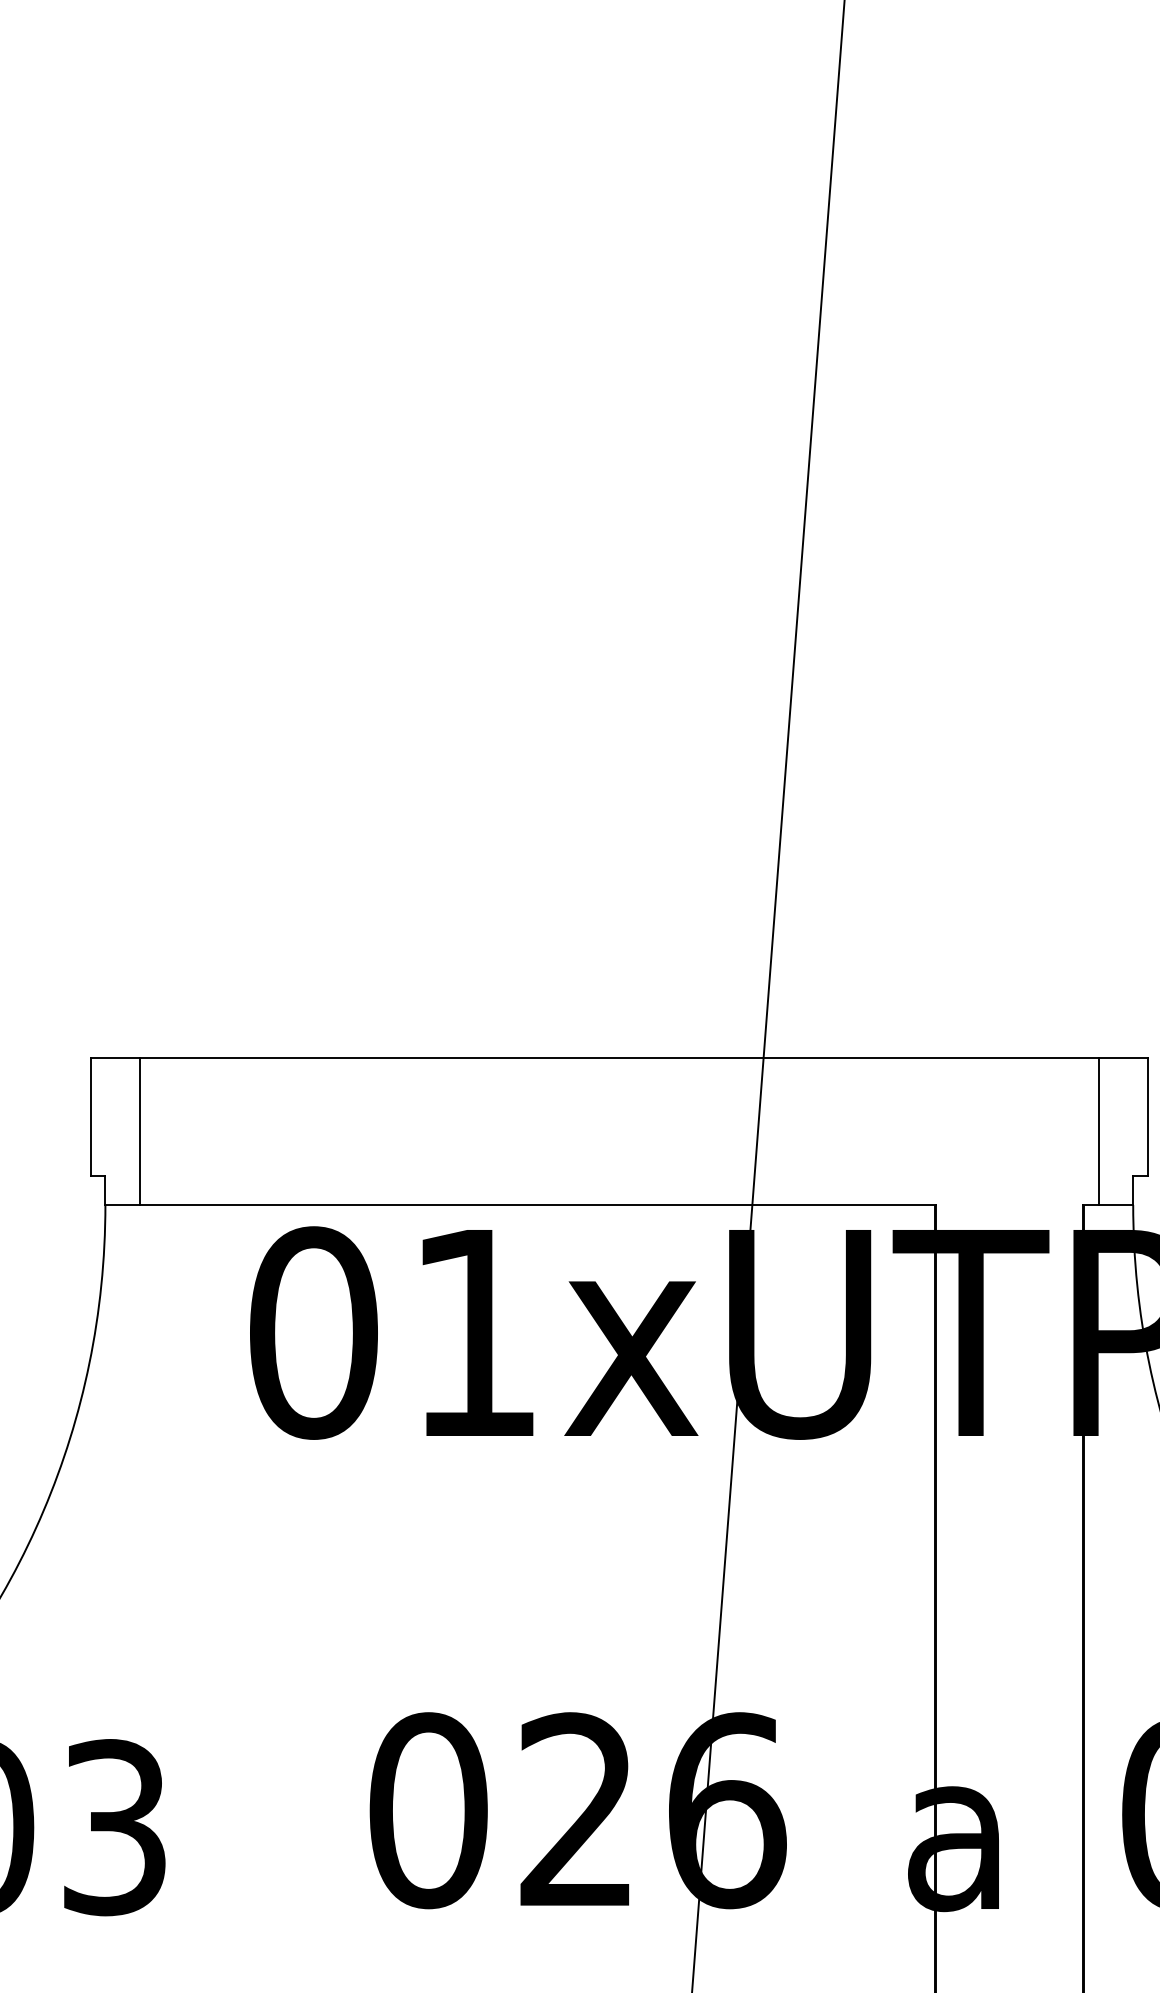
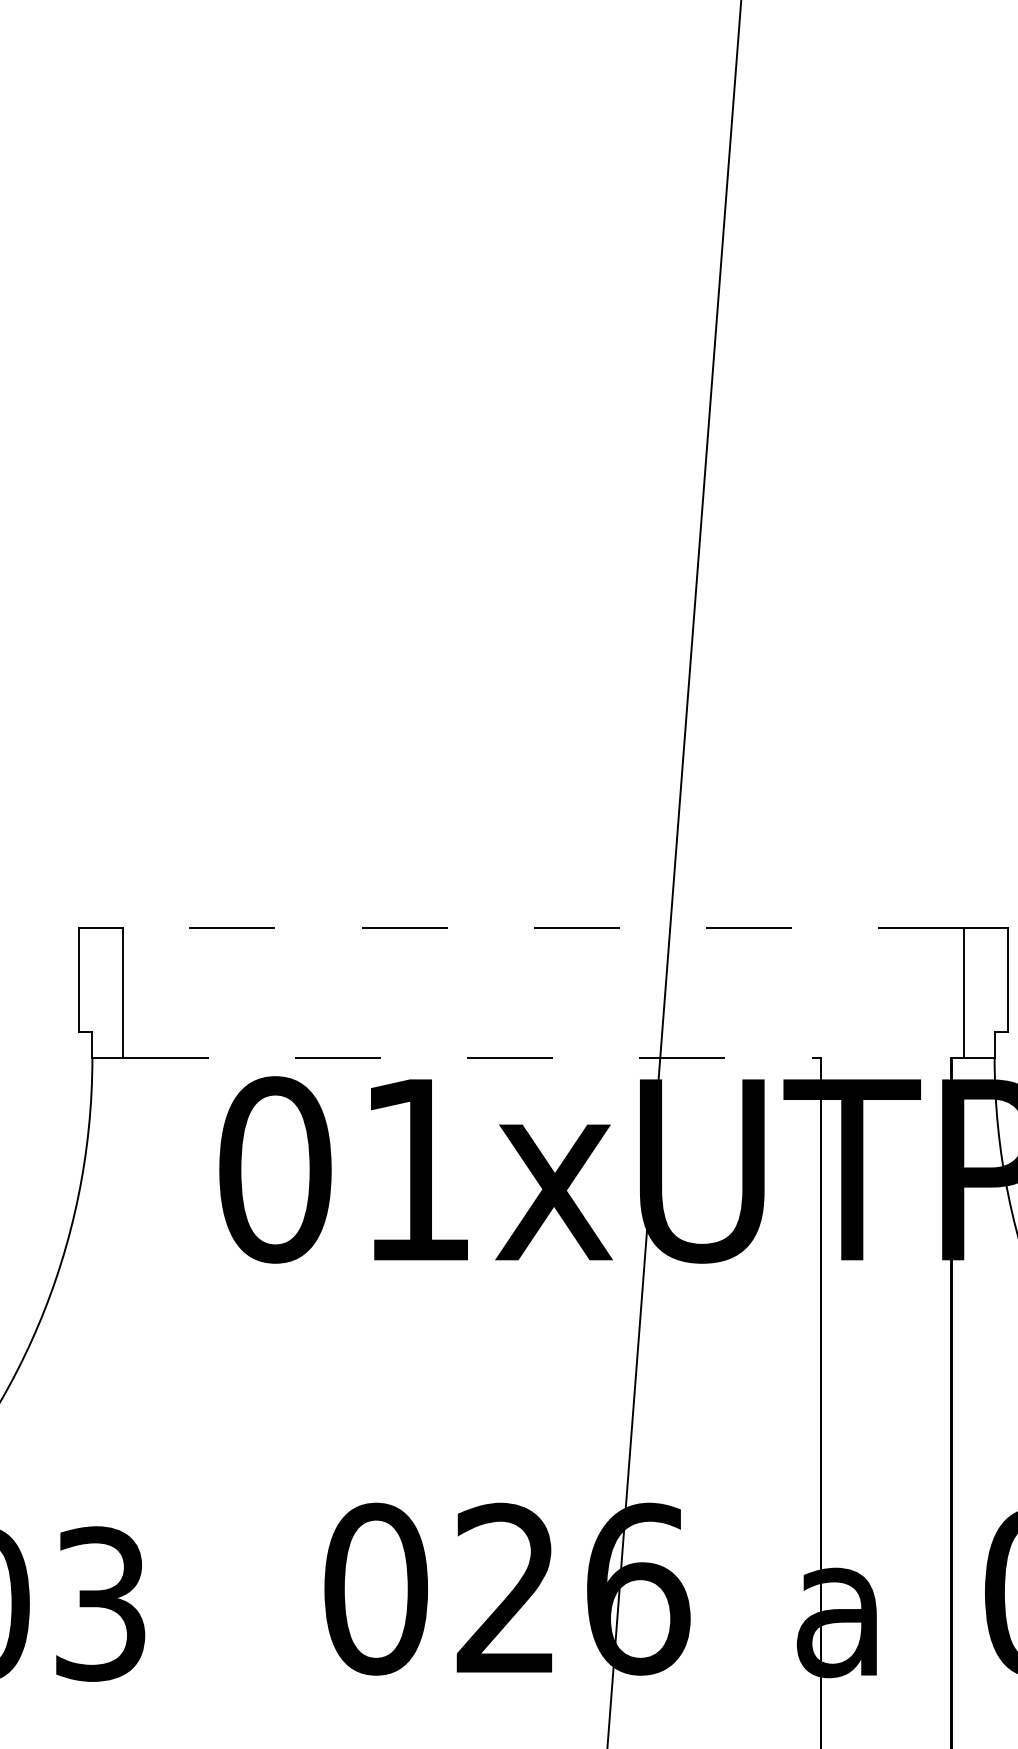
line: (619, 1057) -> (543, 928), solid -> dashed
line: (538, 1205) -> (472, 1057), solid -> dashed

